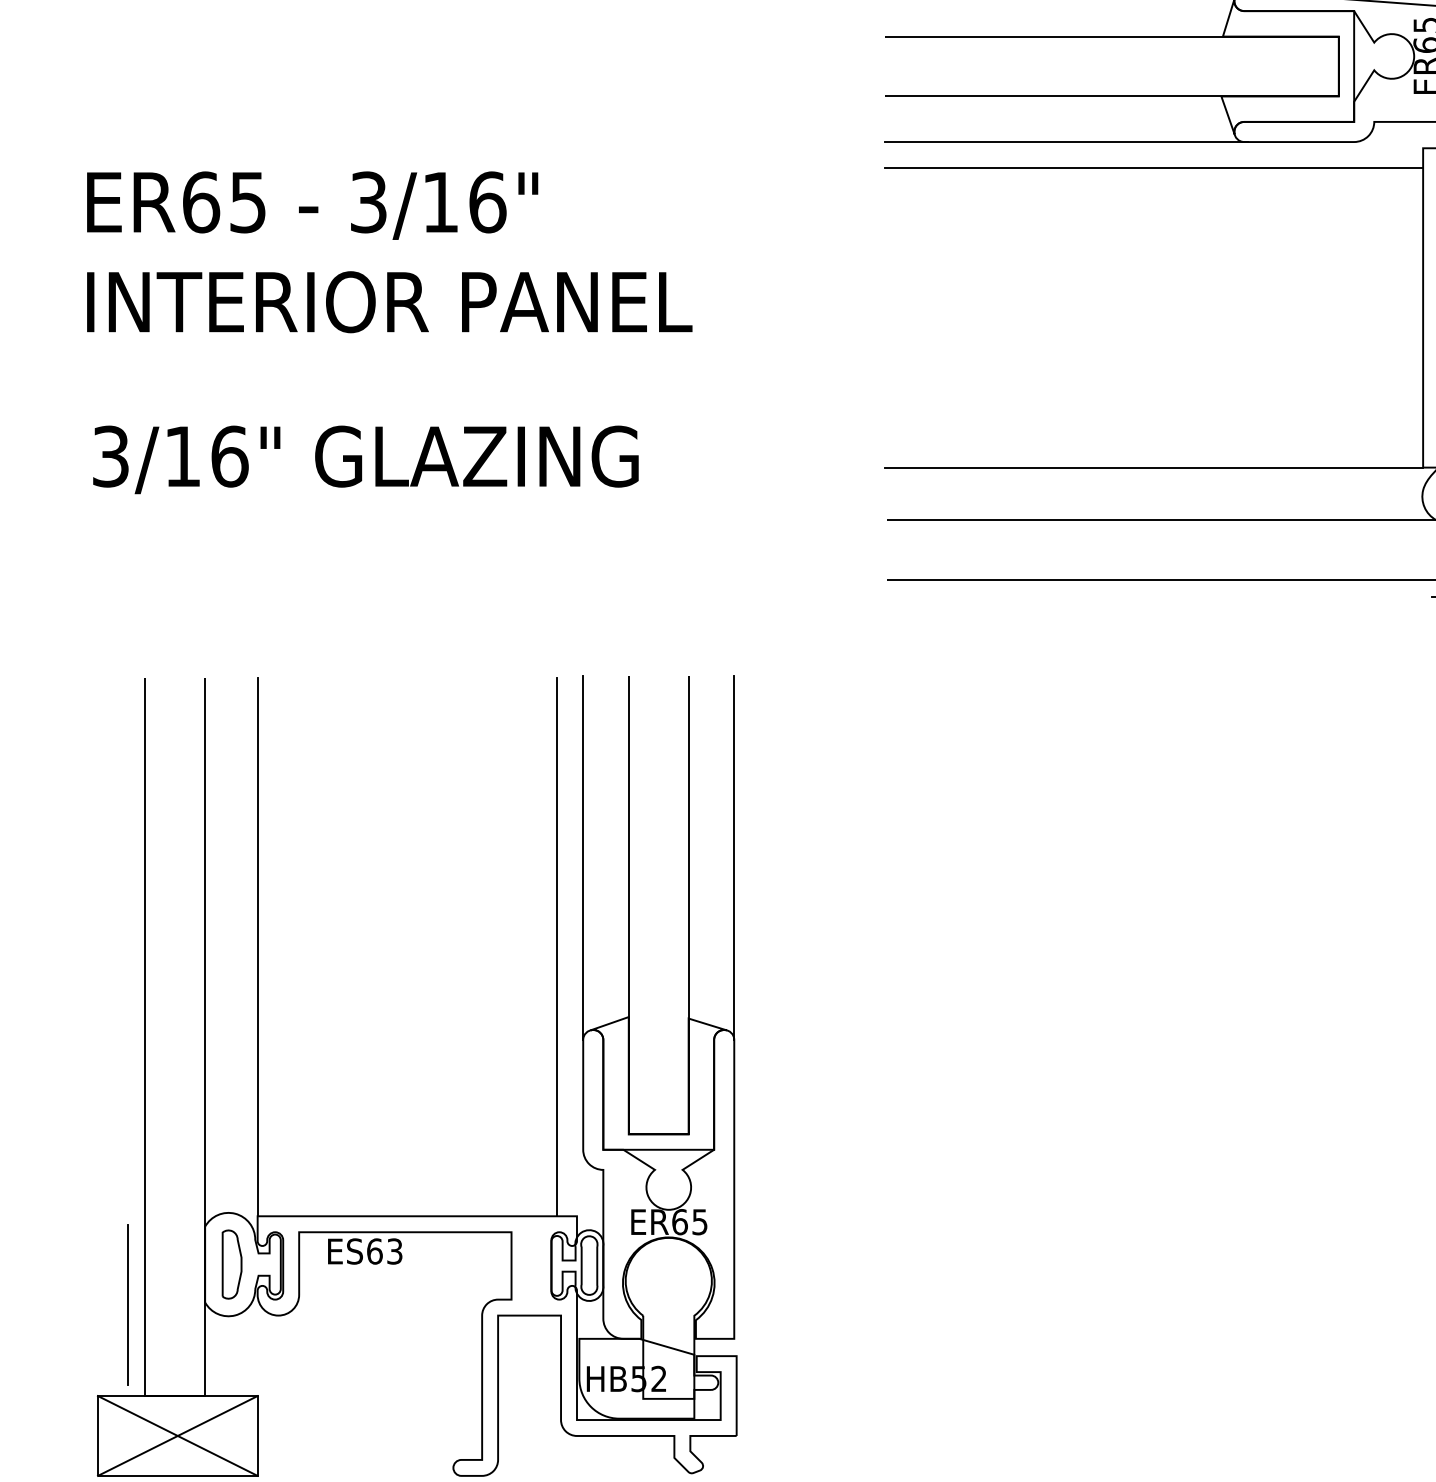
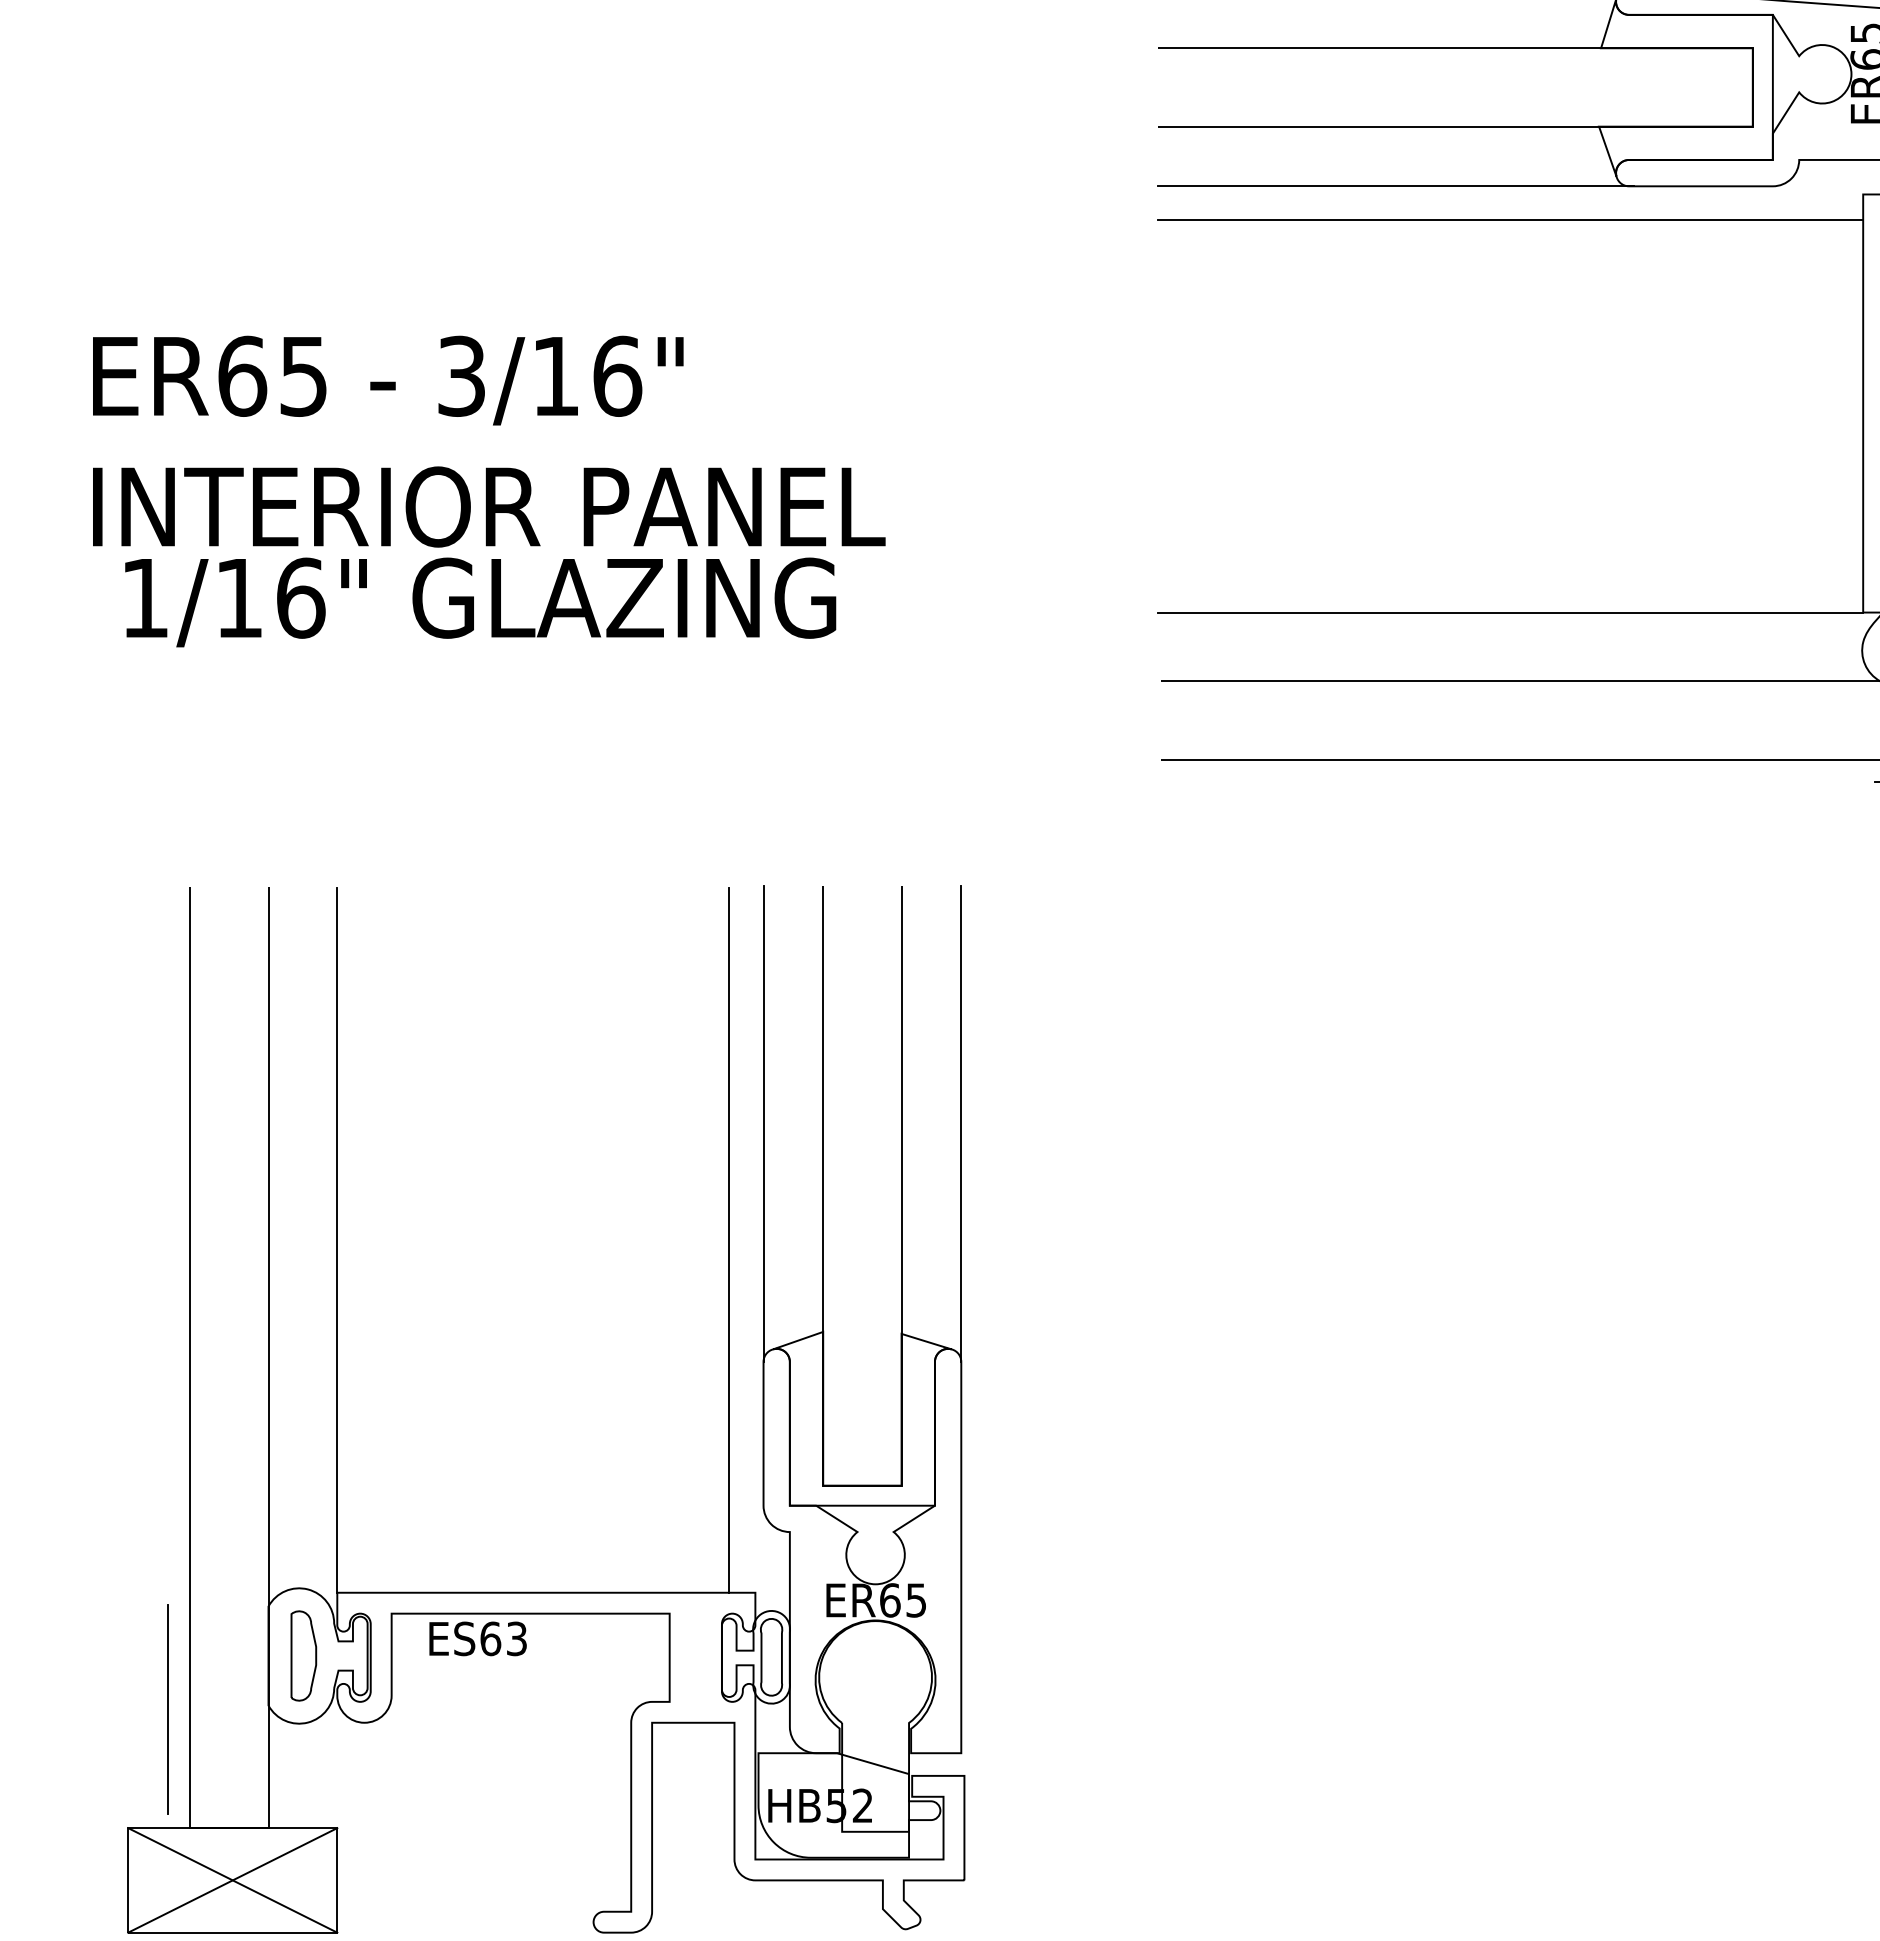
text: (389, 252) -> (489, 441), moved
text: (111, 456) -> (145, 597), 3/16" -> 1/16"

